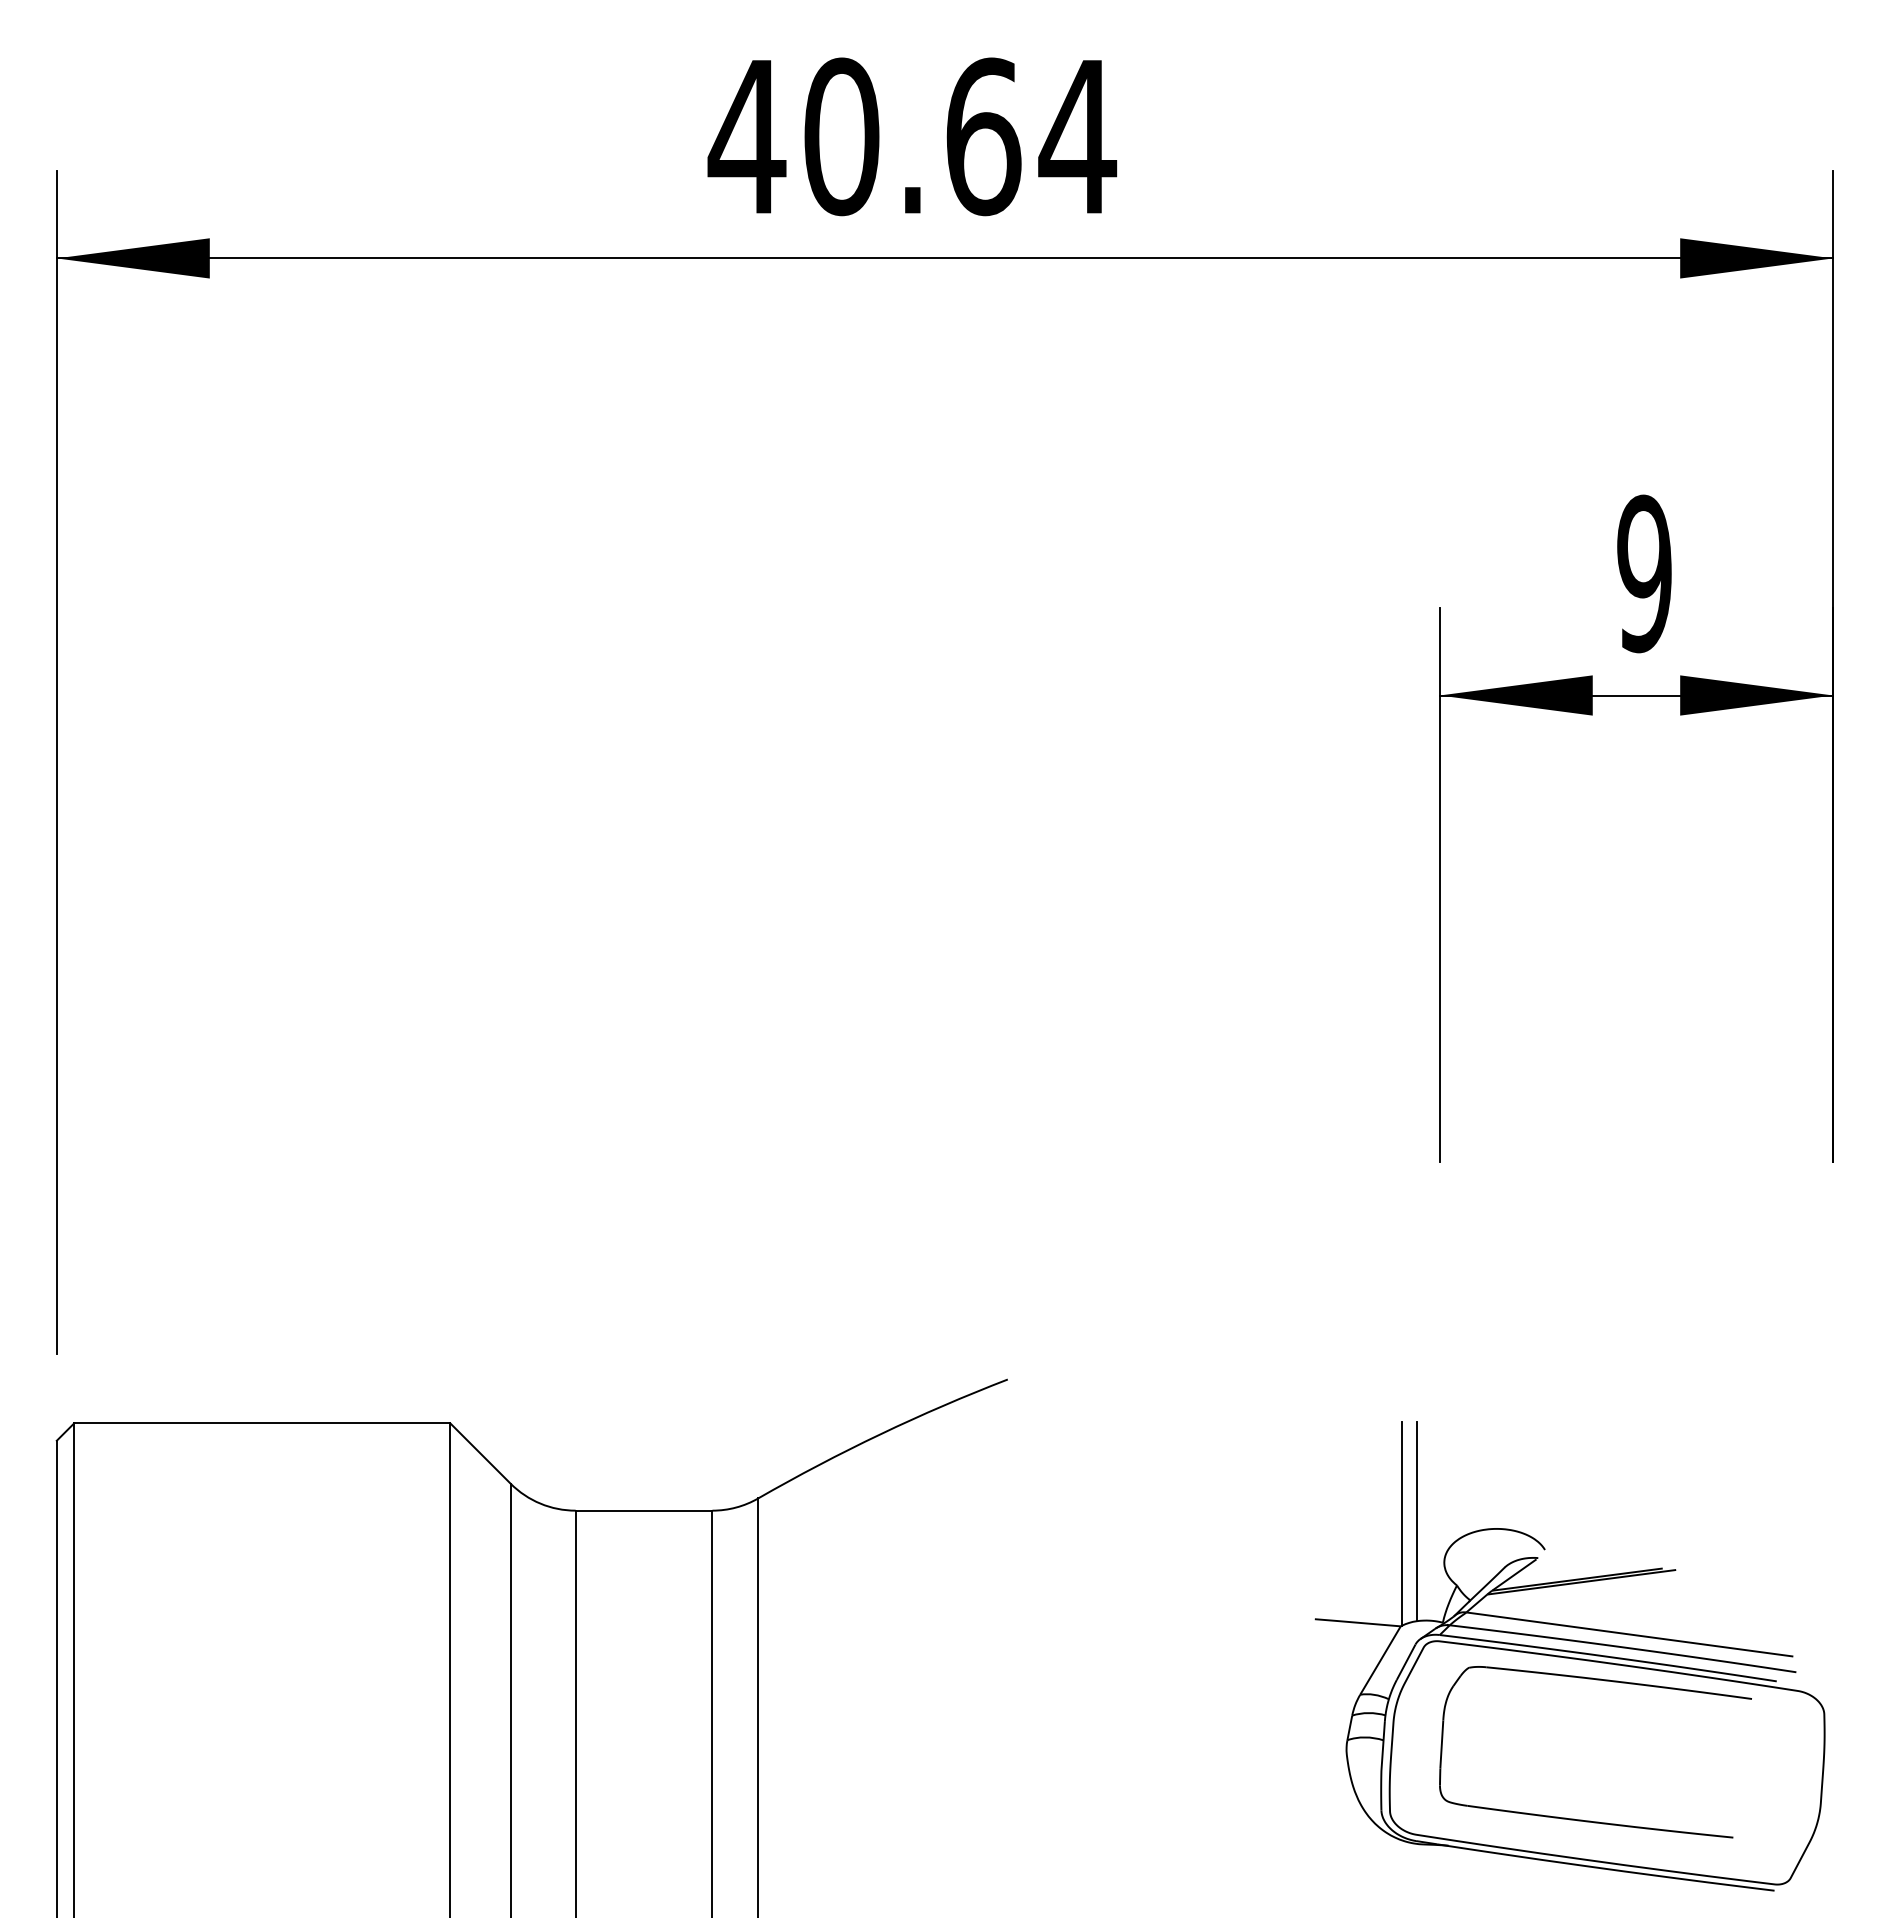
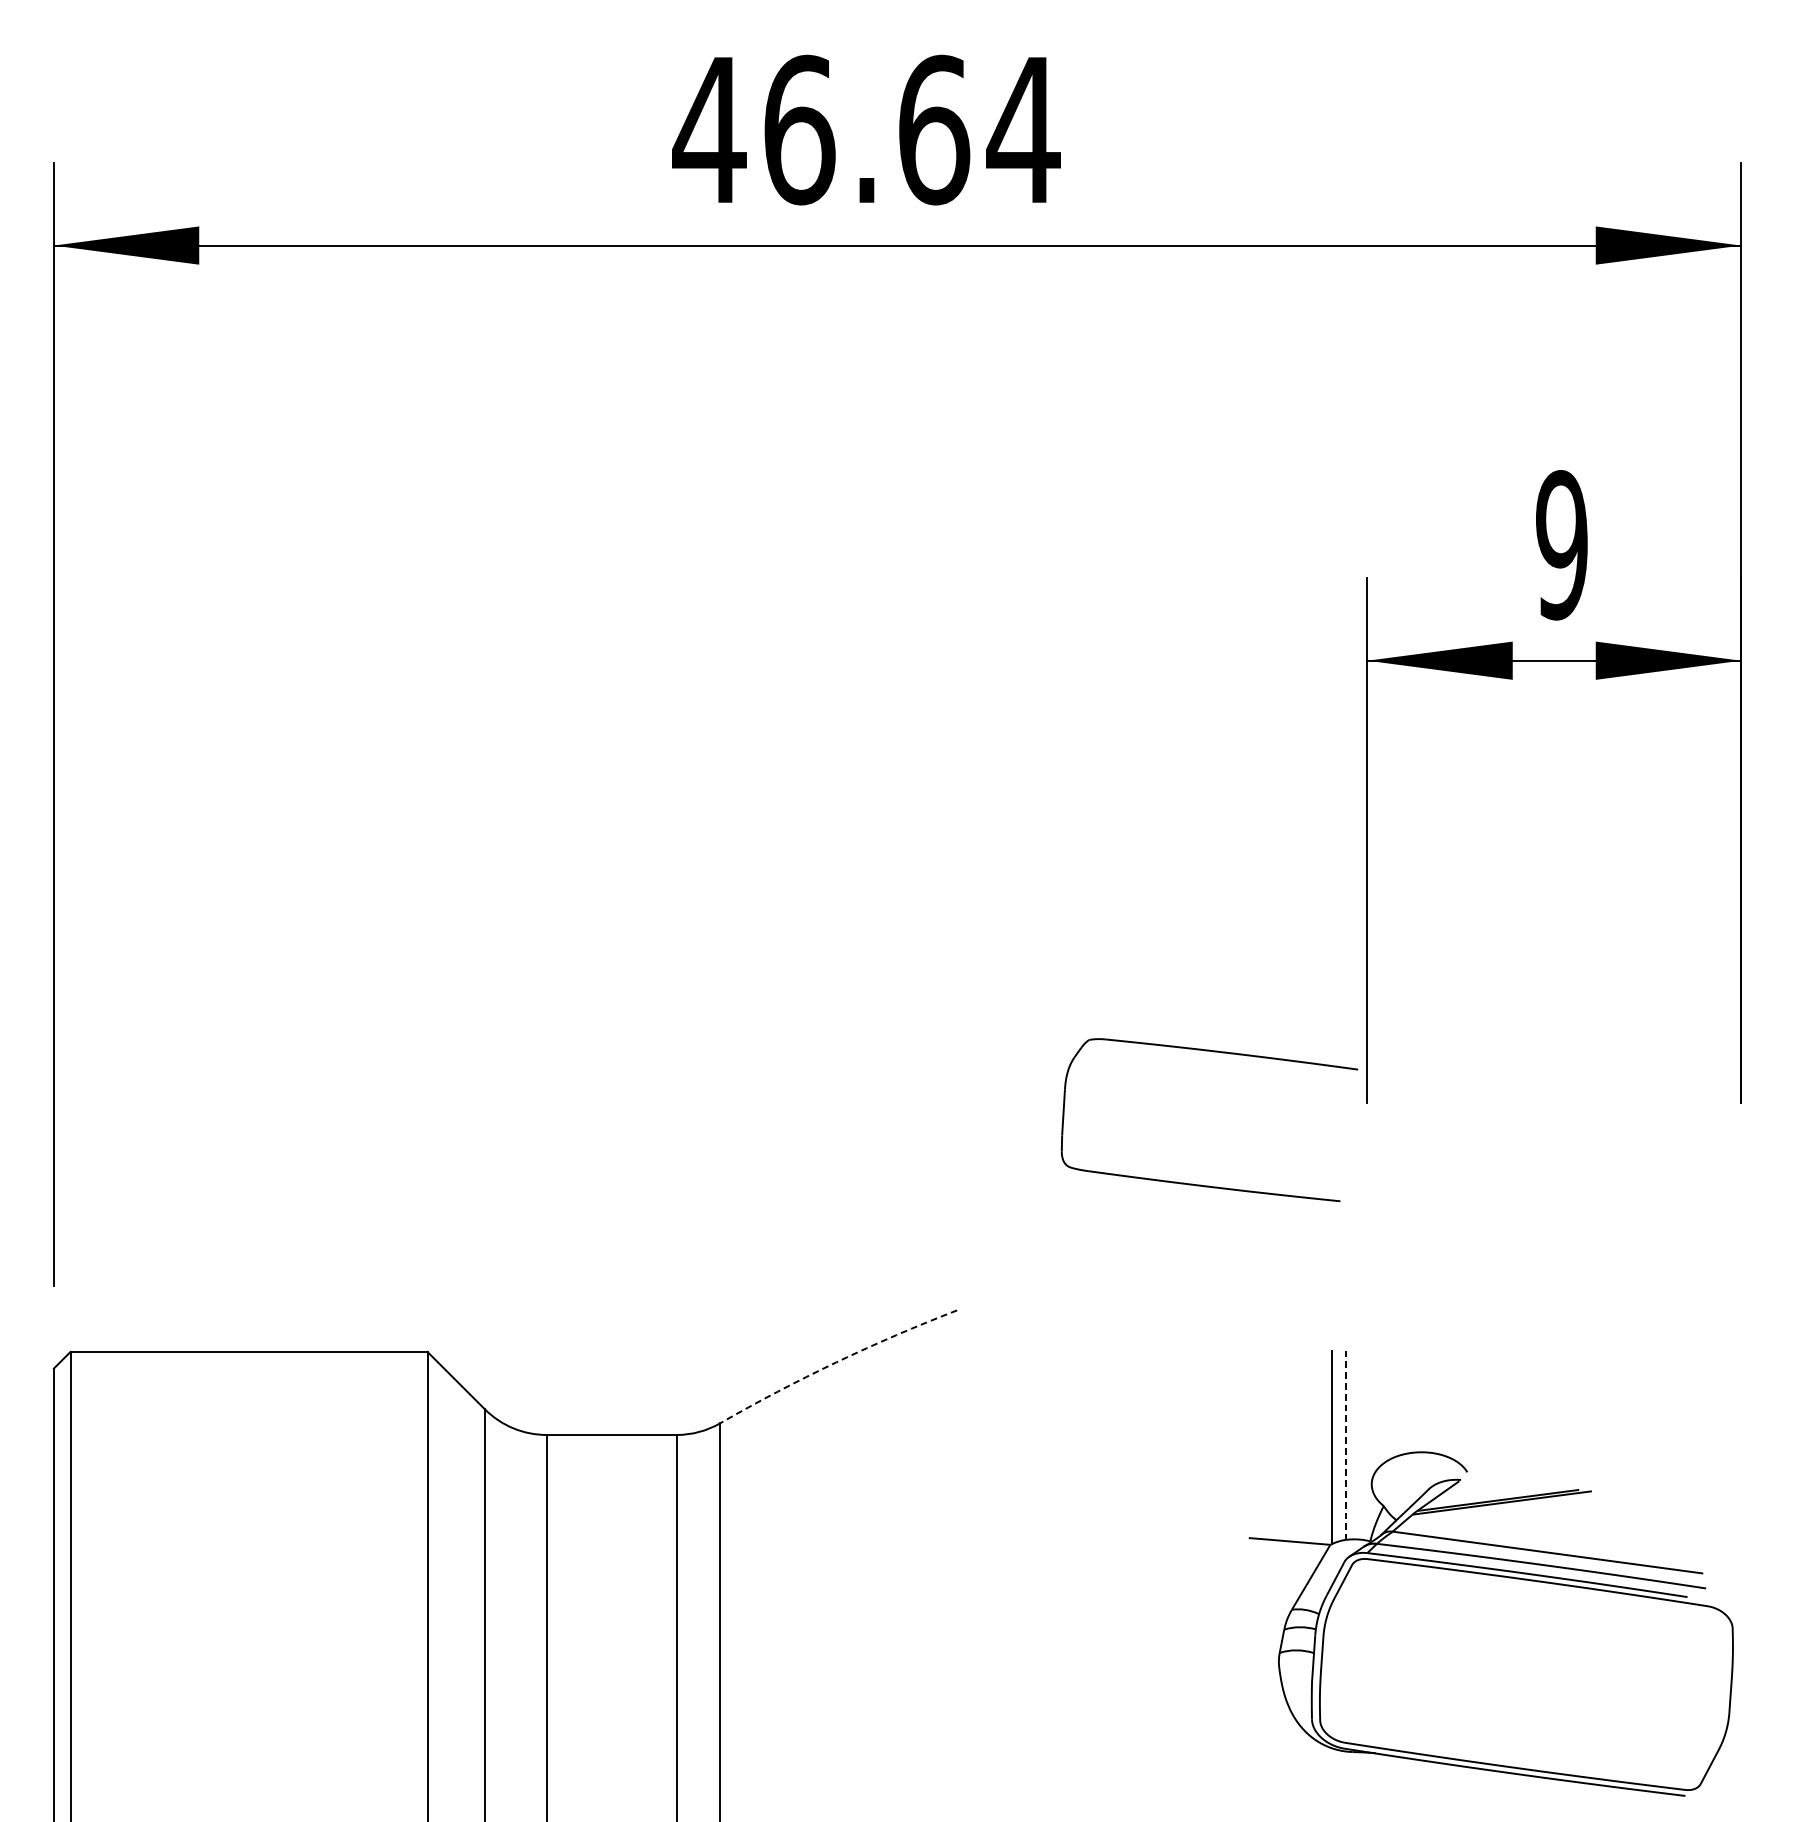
text: (841, 136) -> (799, 129), 40.64 -> 46.64
arc: (880, 1434) -> (836, 1362), solid -> dashed
line: (1416, 1521) -> (1345, 1445), solid -> dashed
part: (1590, 1820) -> (1204, 1185), moved

